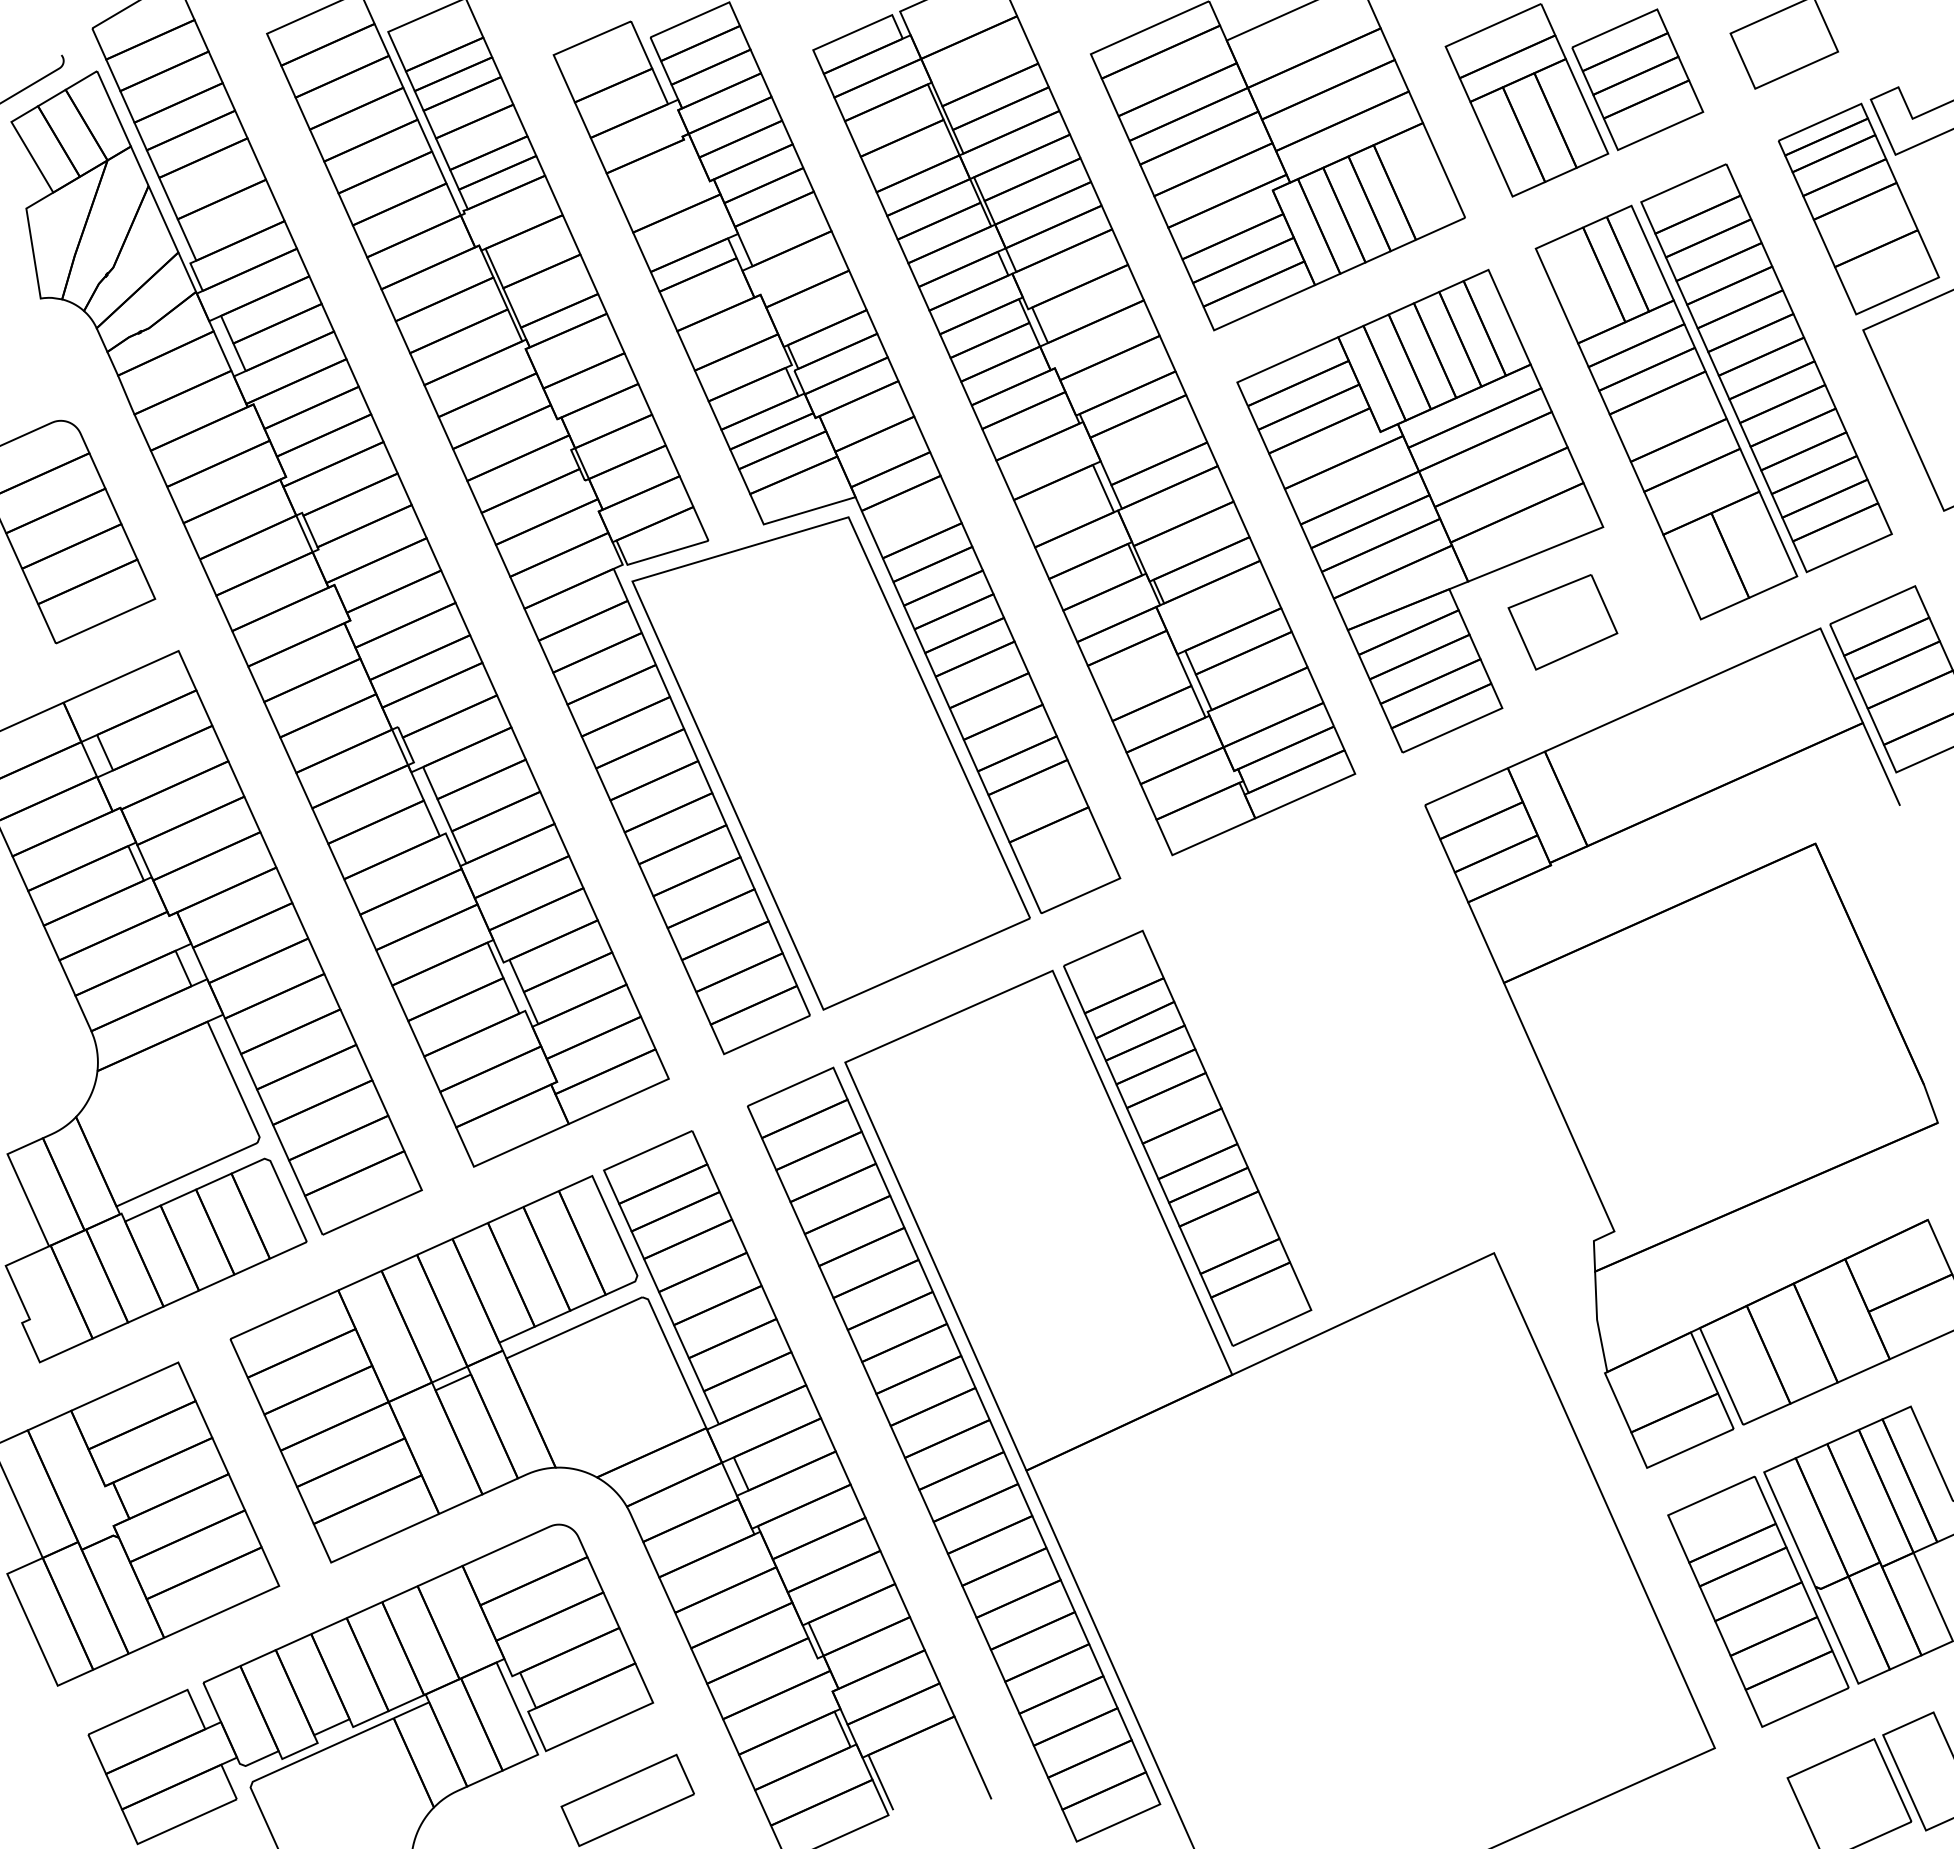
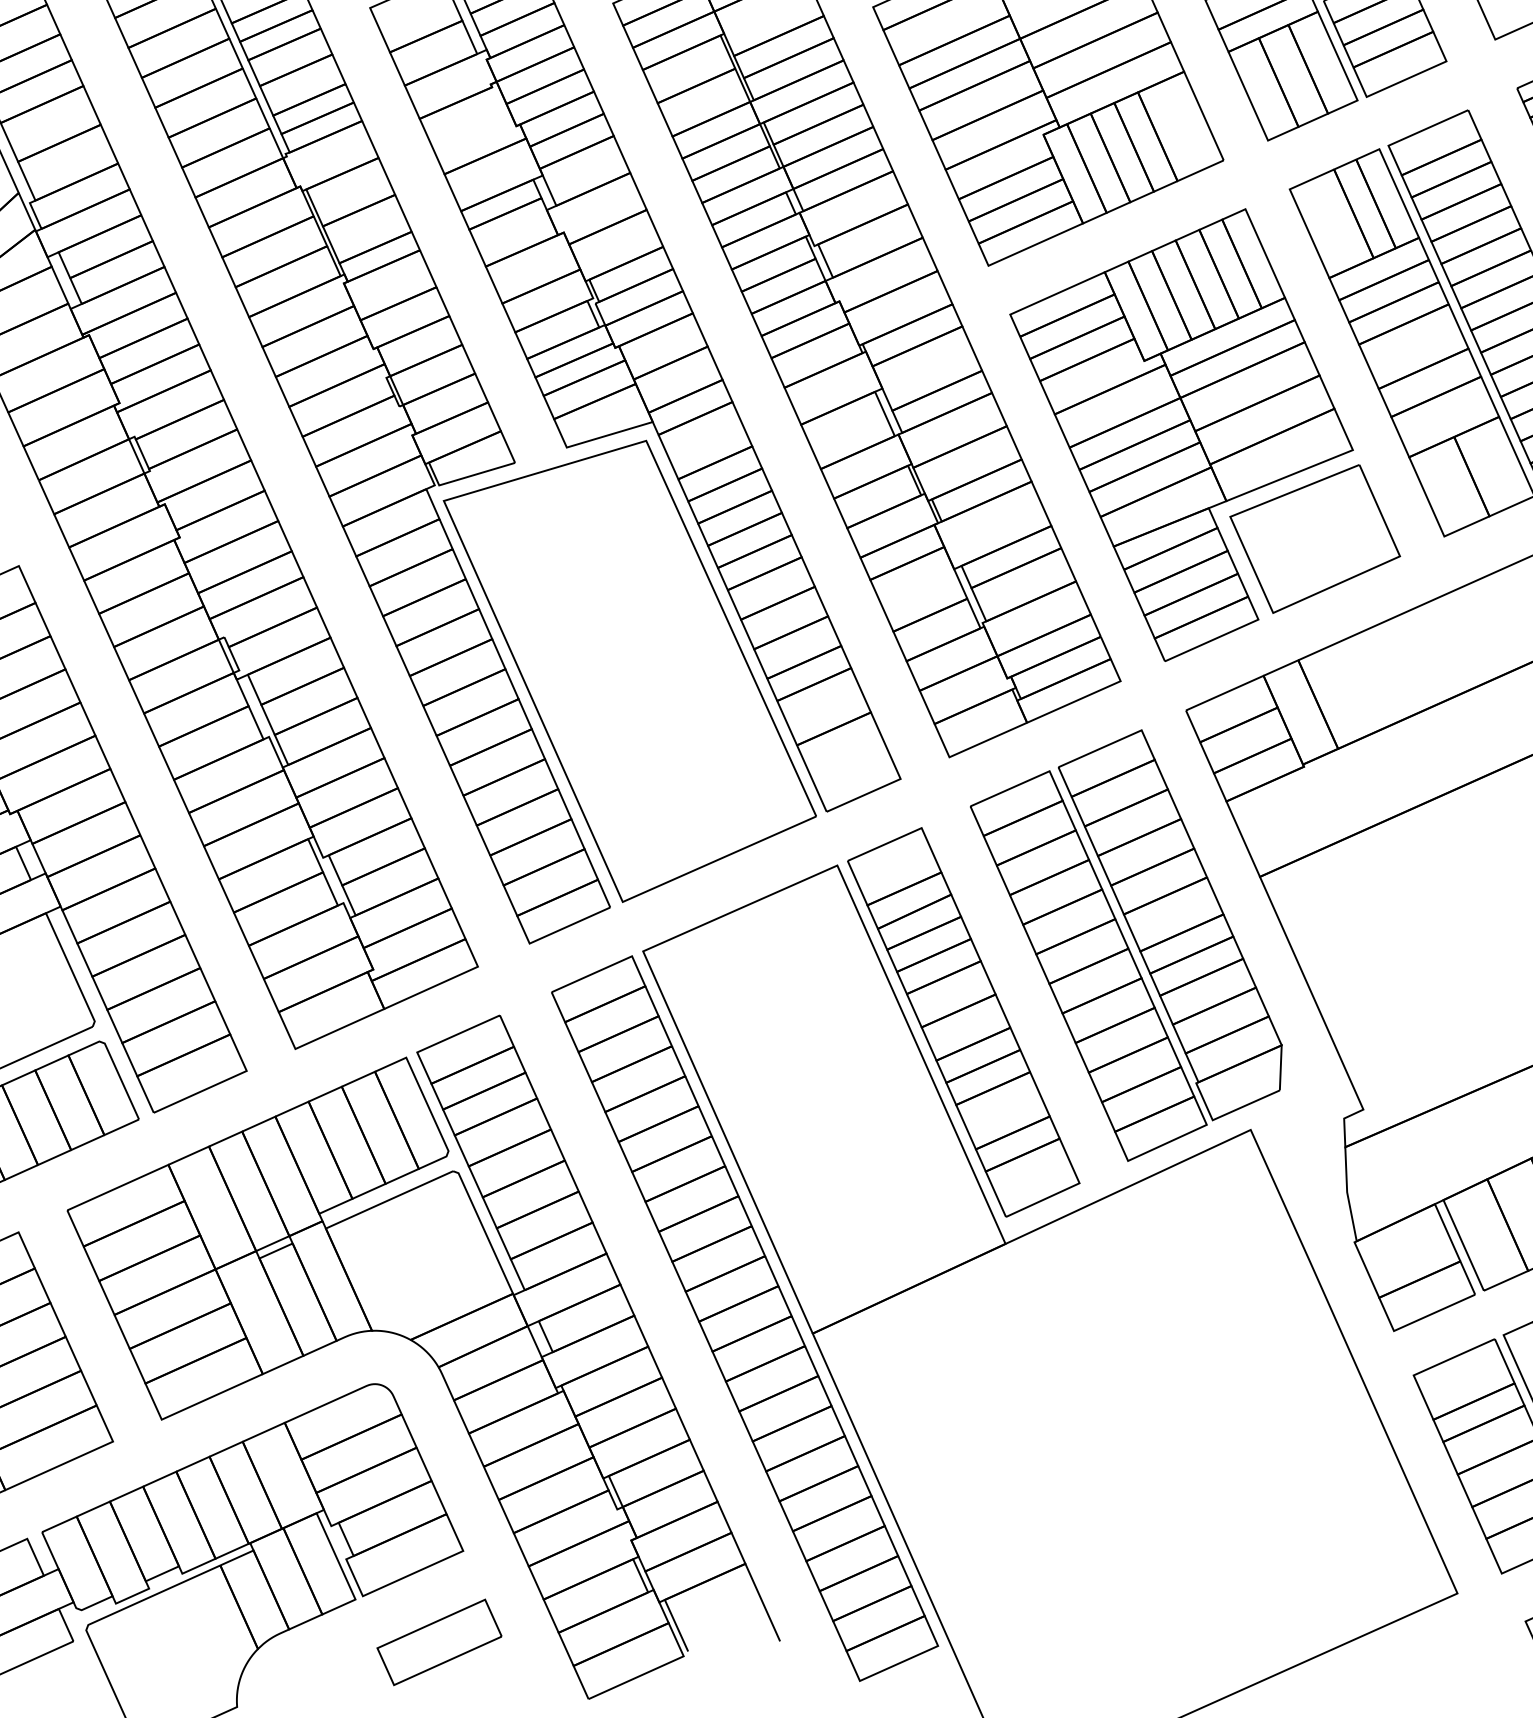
part: (1562, 622) -> (1314, 539), size x1.67
part: (1361, 1056) -> (1126, 945), added

